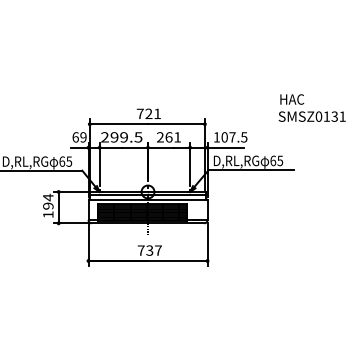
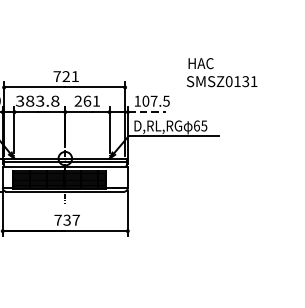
text: (311, 107) -> (221, 71), moved
text: (121, 137) -> (37, 101), 299.5 -> 383.8
line: (226, 147) -> (147, 111), solid -> dashed

